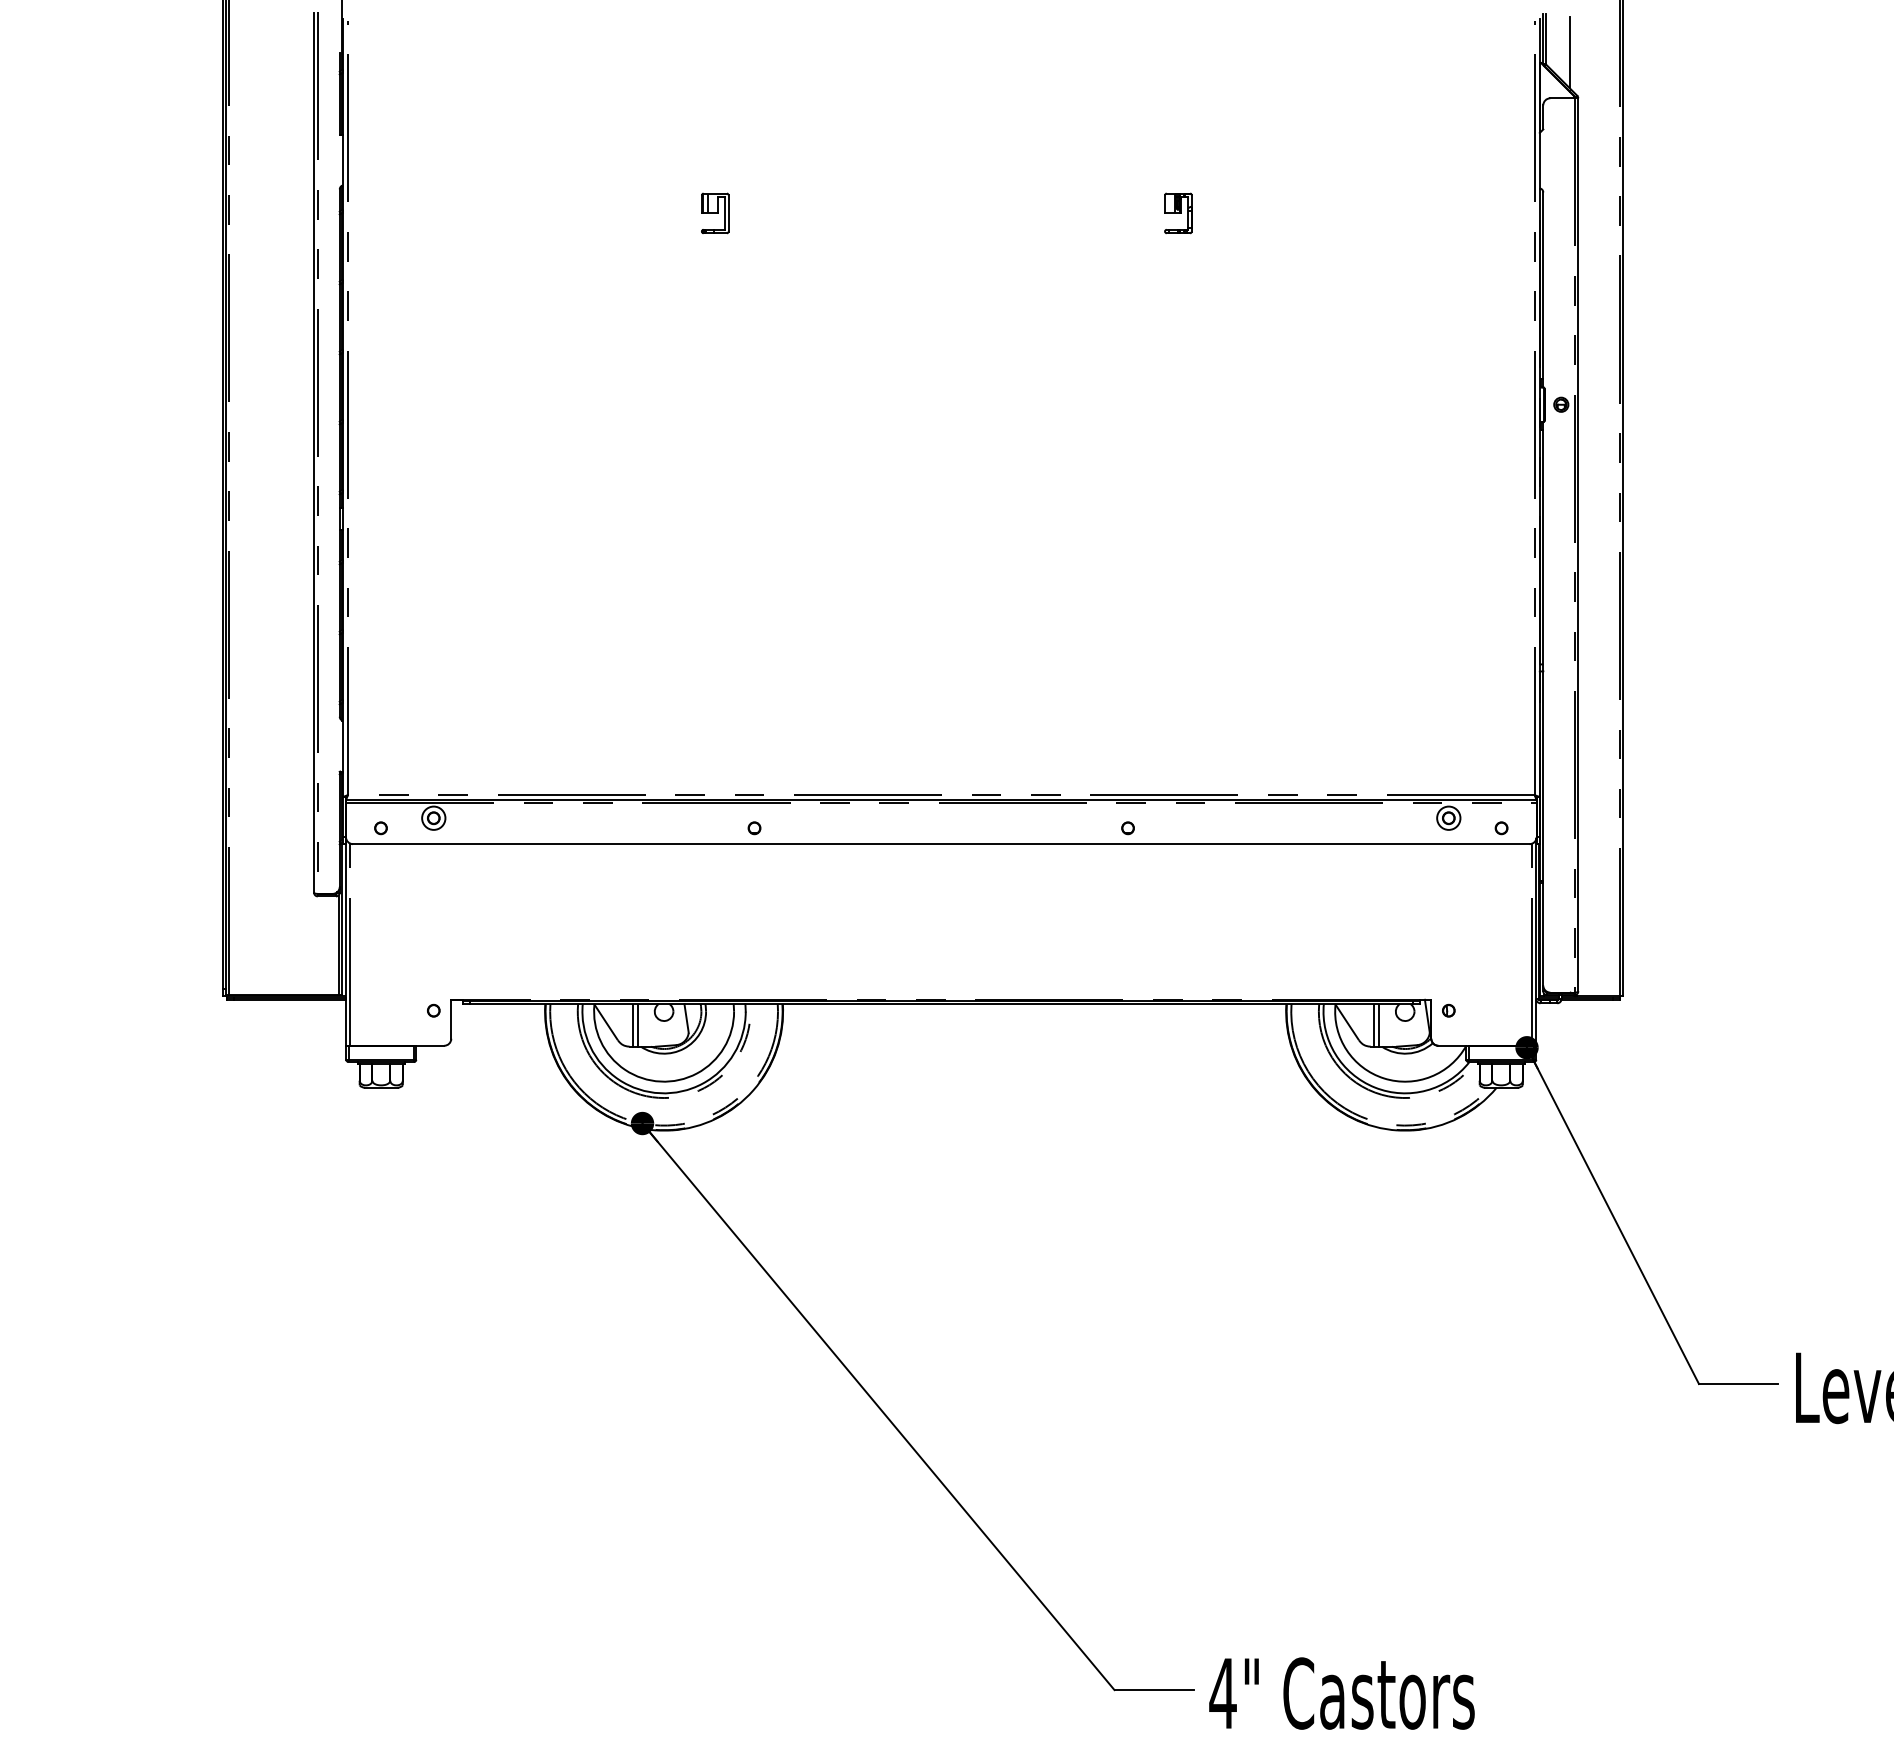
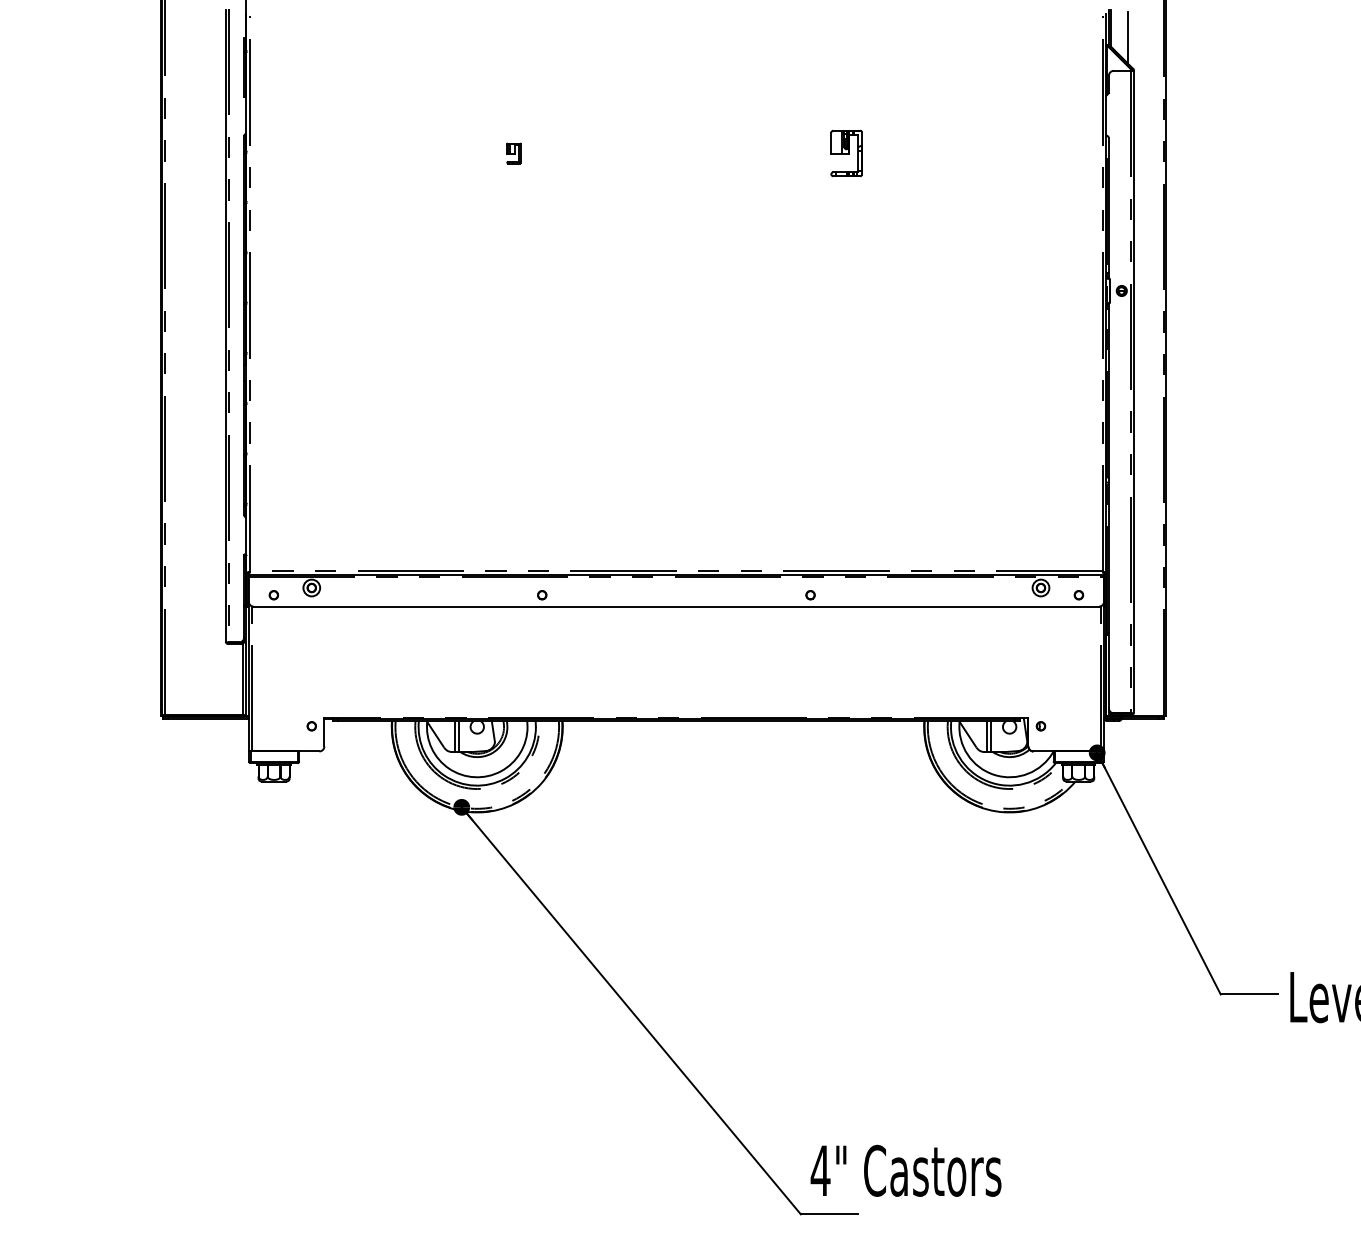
part: (715, 213) -> (514, 153), size x0.7
part: (1178, 213) -> (846, 153), size x1.6
text: (1341, 1693) -> (905, 1170), moved

